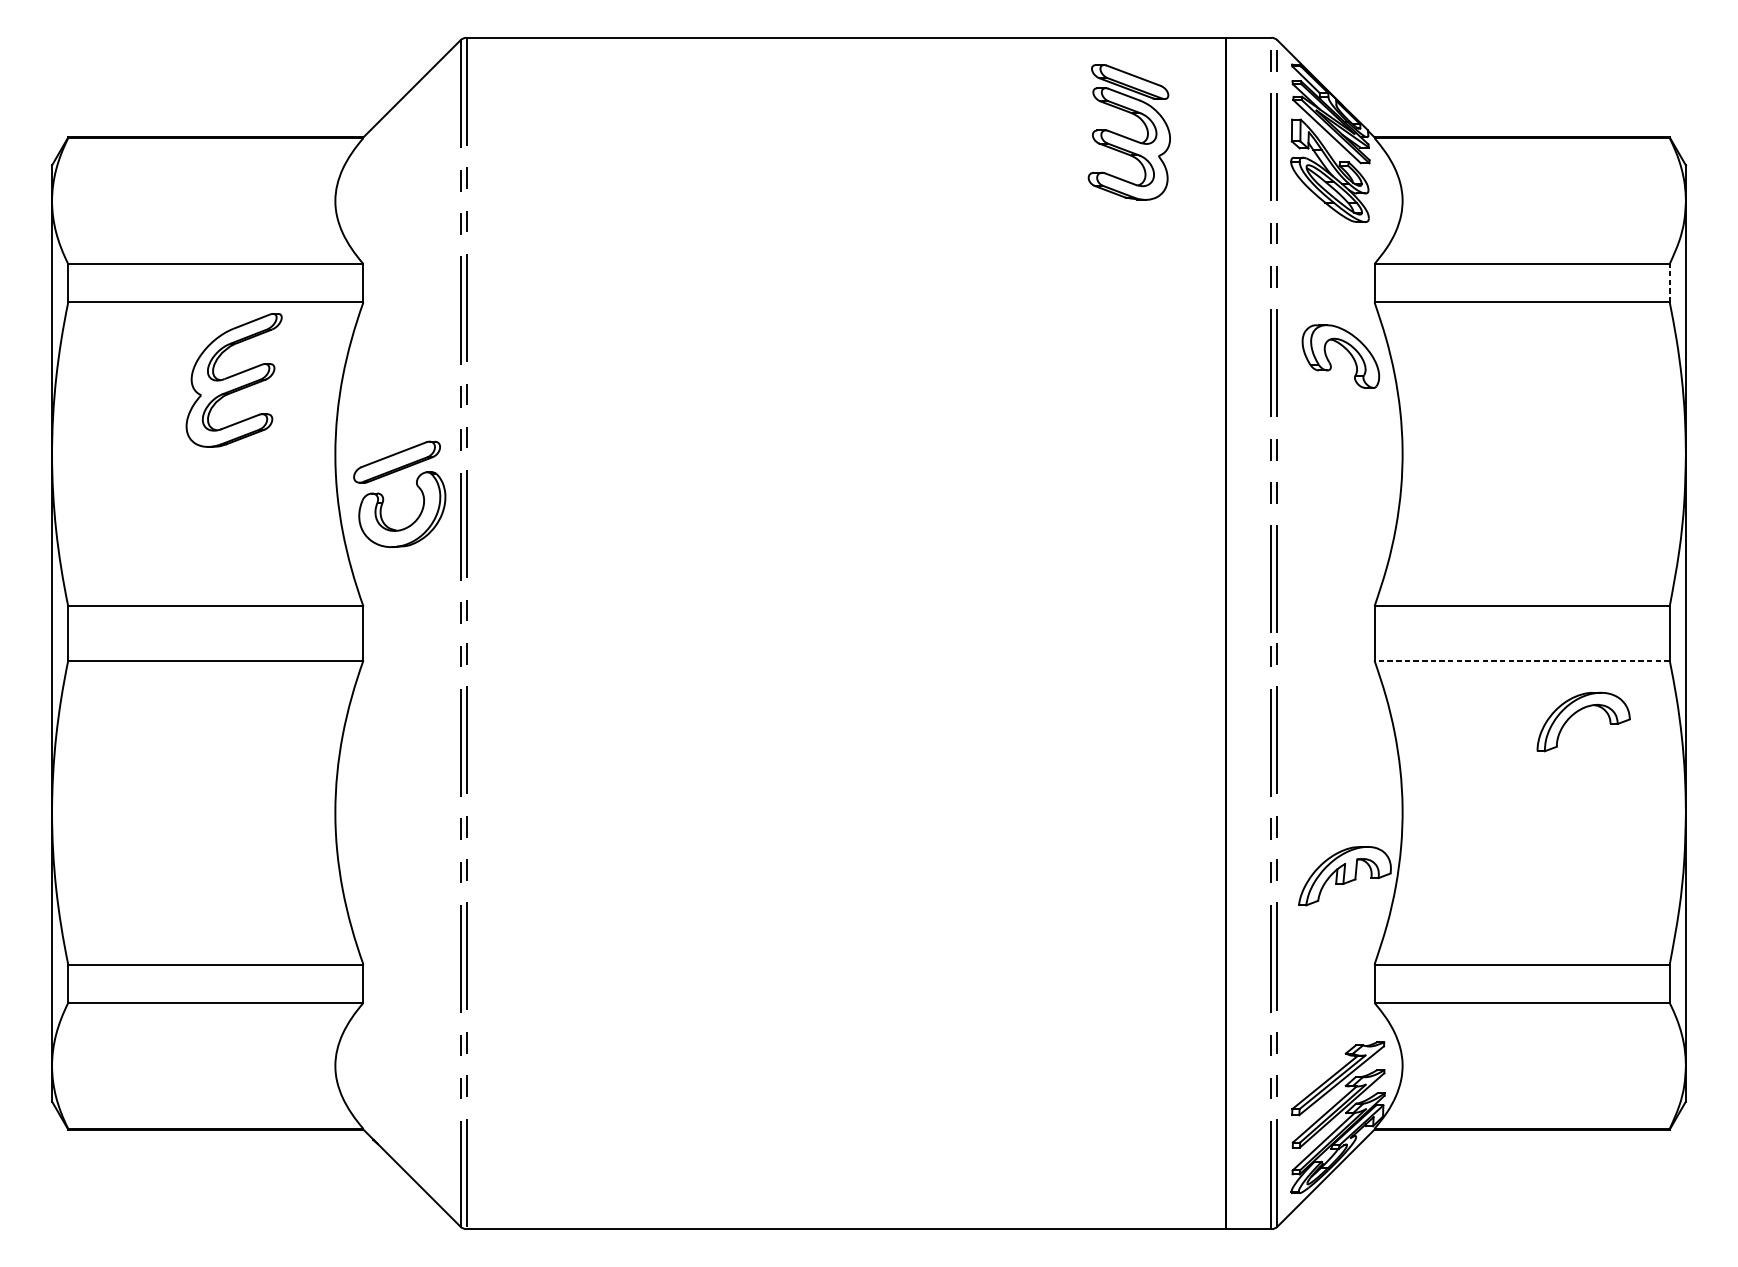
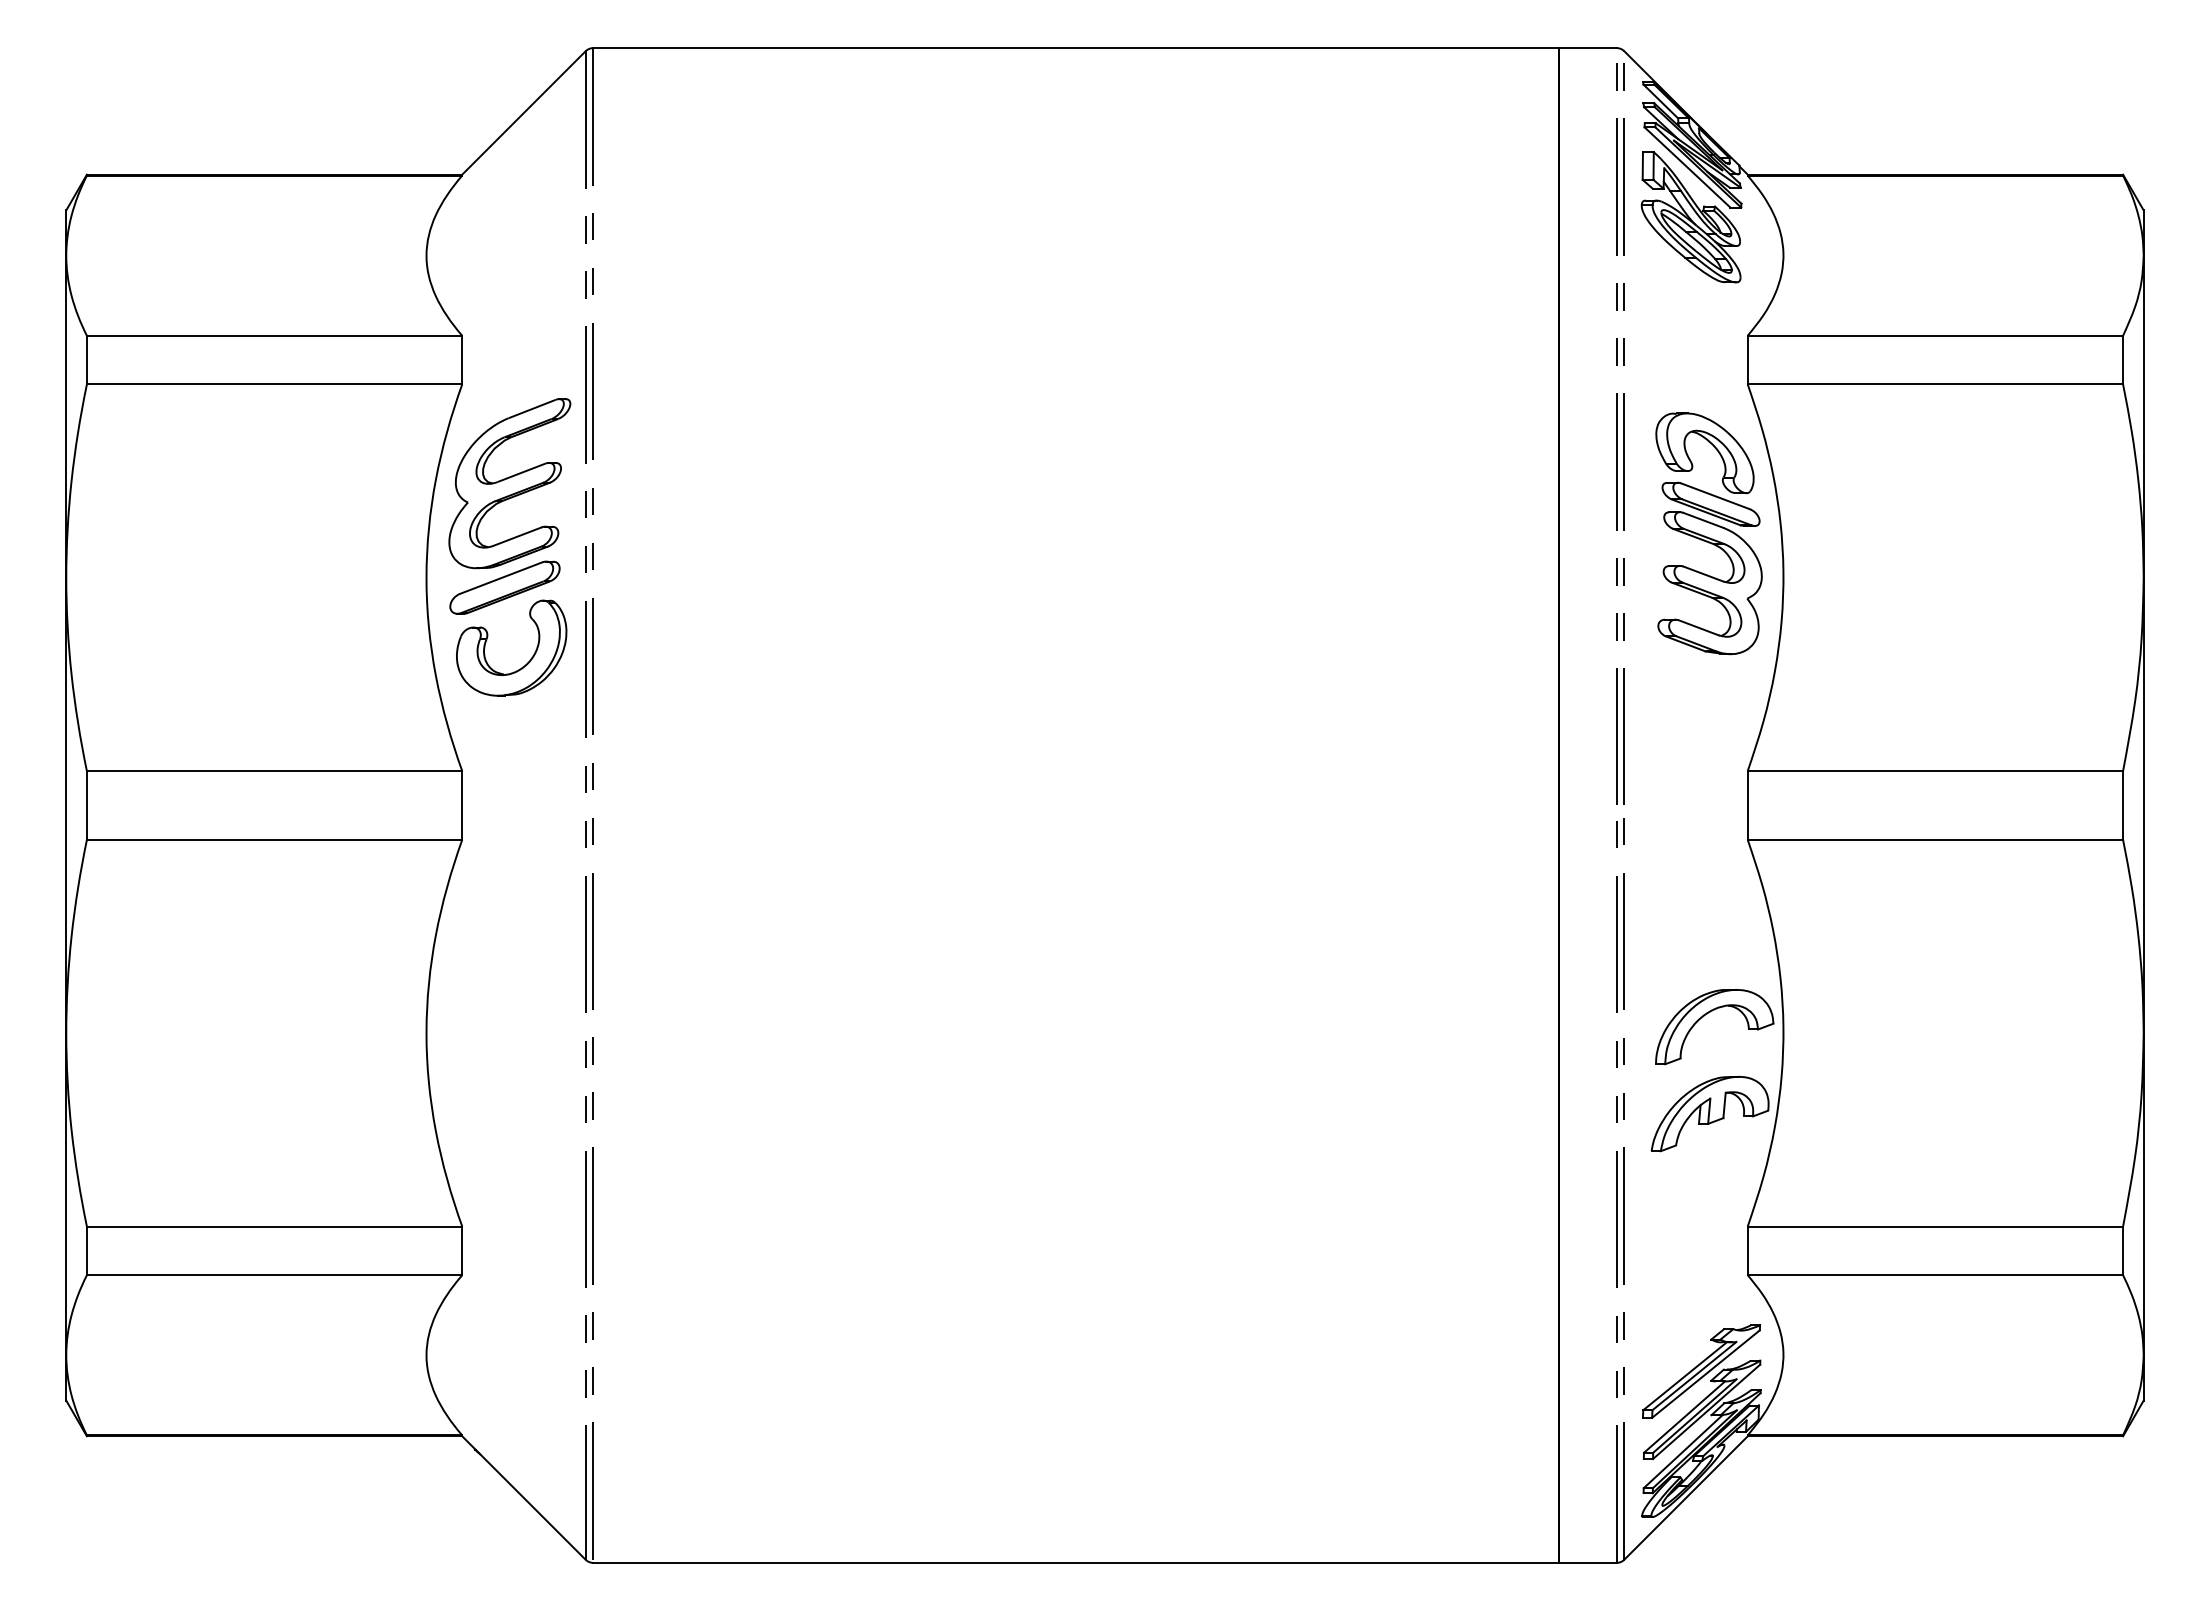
part: (1127, 137) -> (1707, 574), moved
line: (1670, 282) -> (2123, 359), dashed -> solid
part: (233, 380) -> (509, 483), moved
line: (1522, 660) -> (1935, 839), dashed -> solid
part: (1578, 712) -> (1707, 1014), moved

